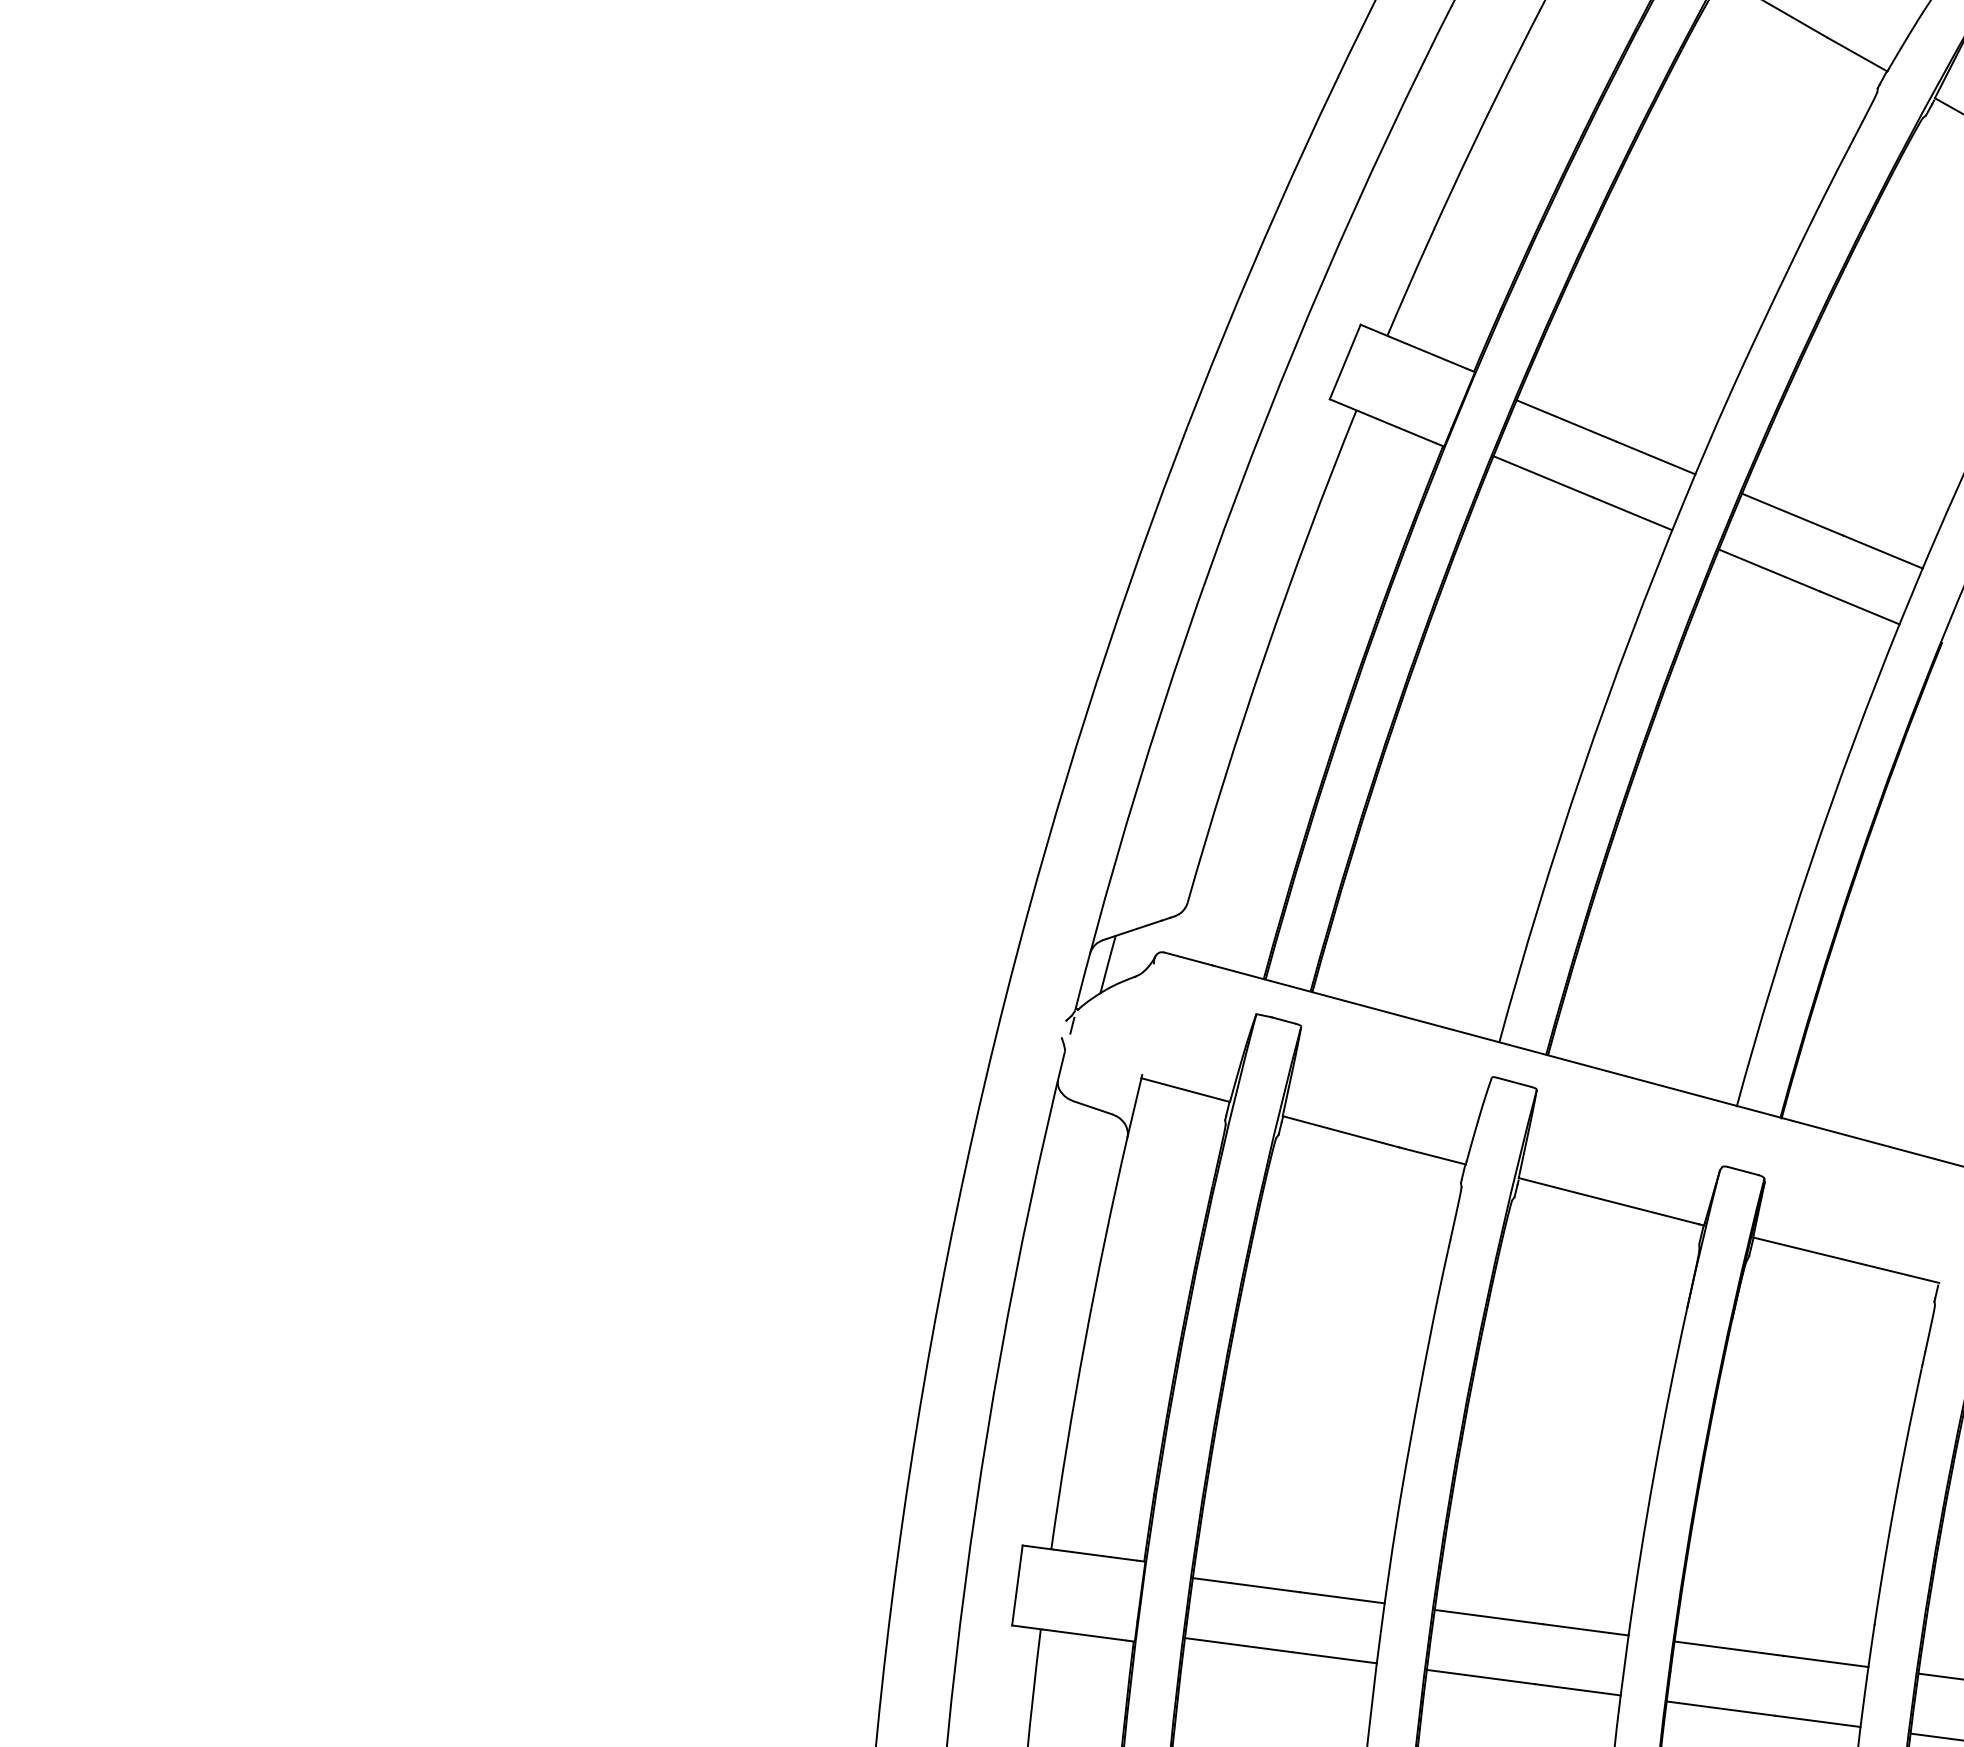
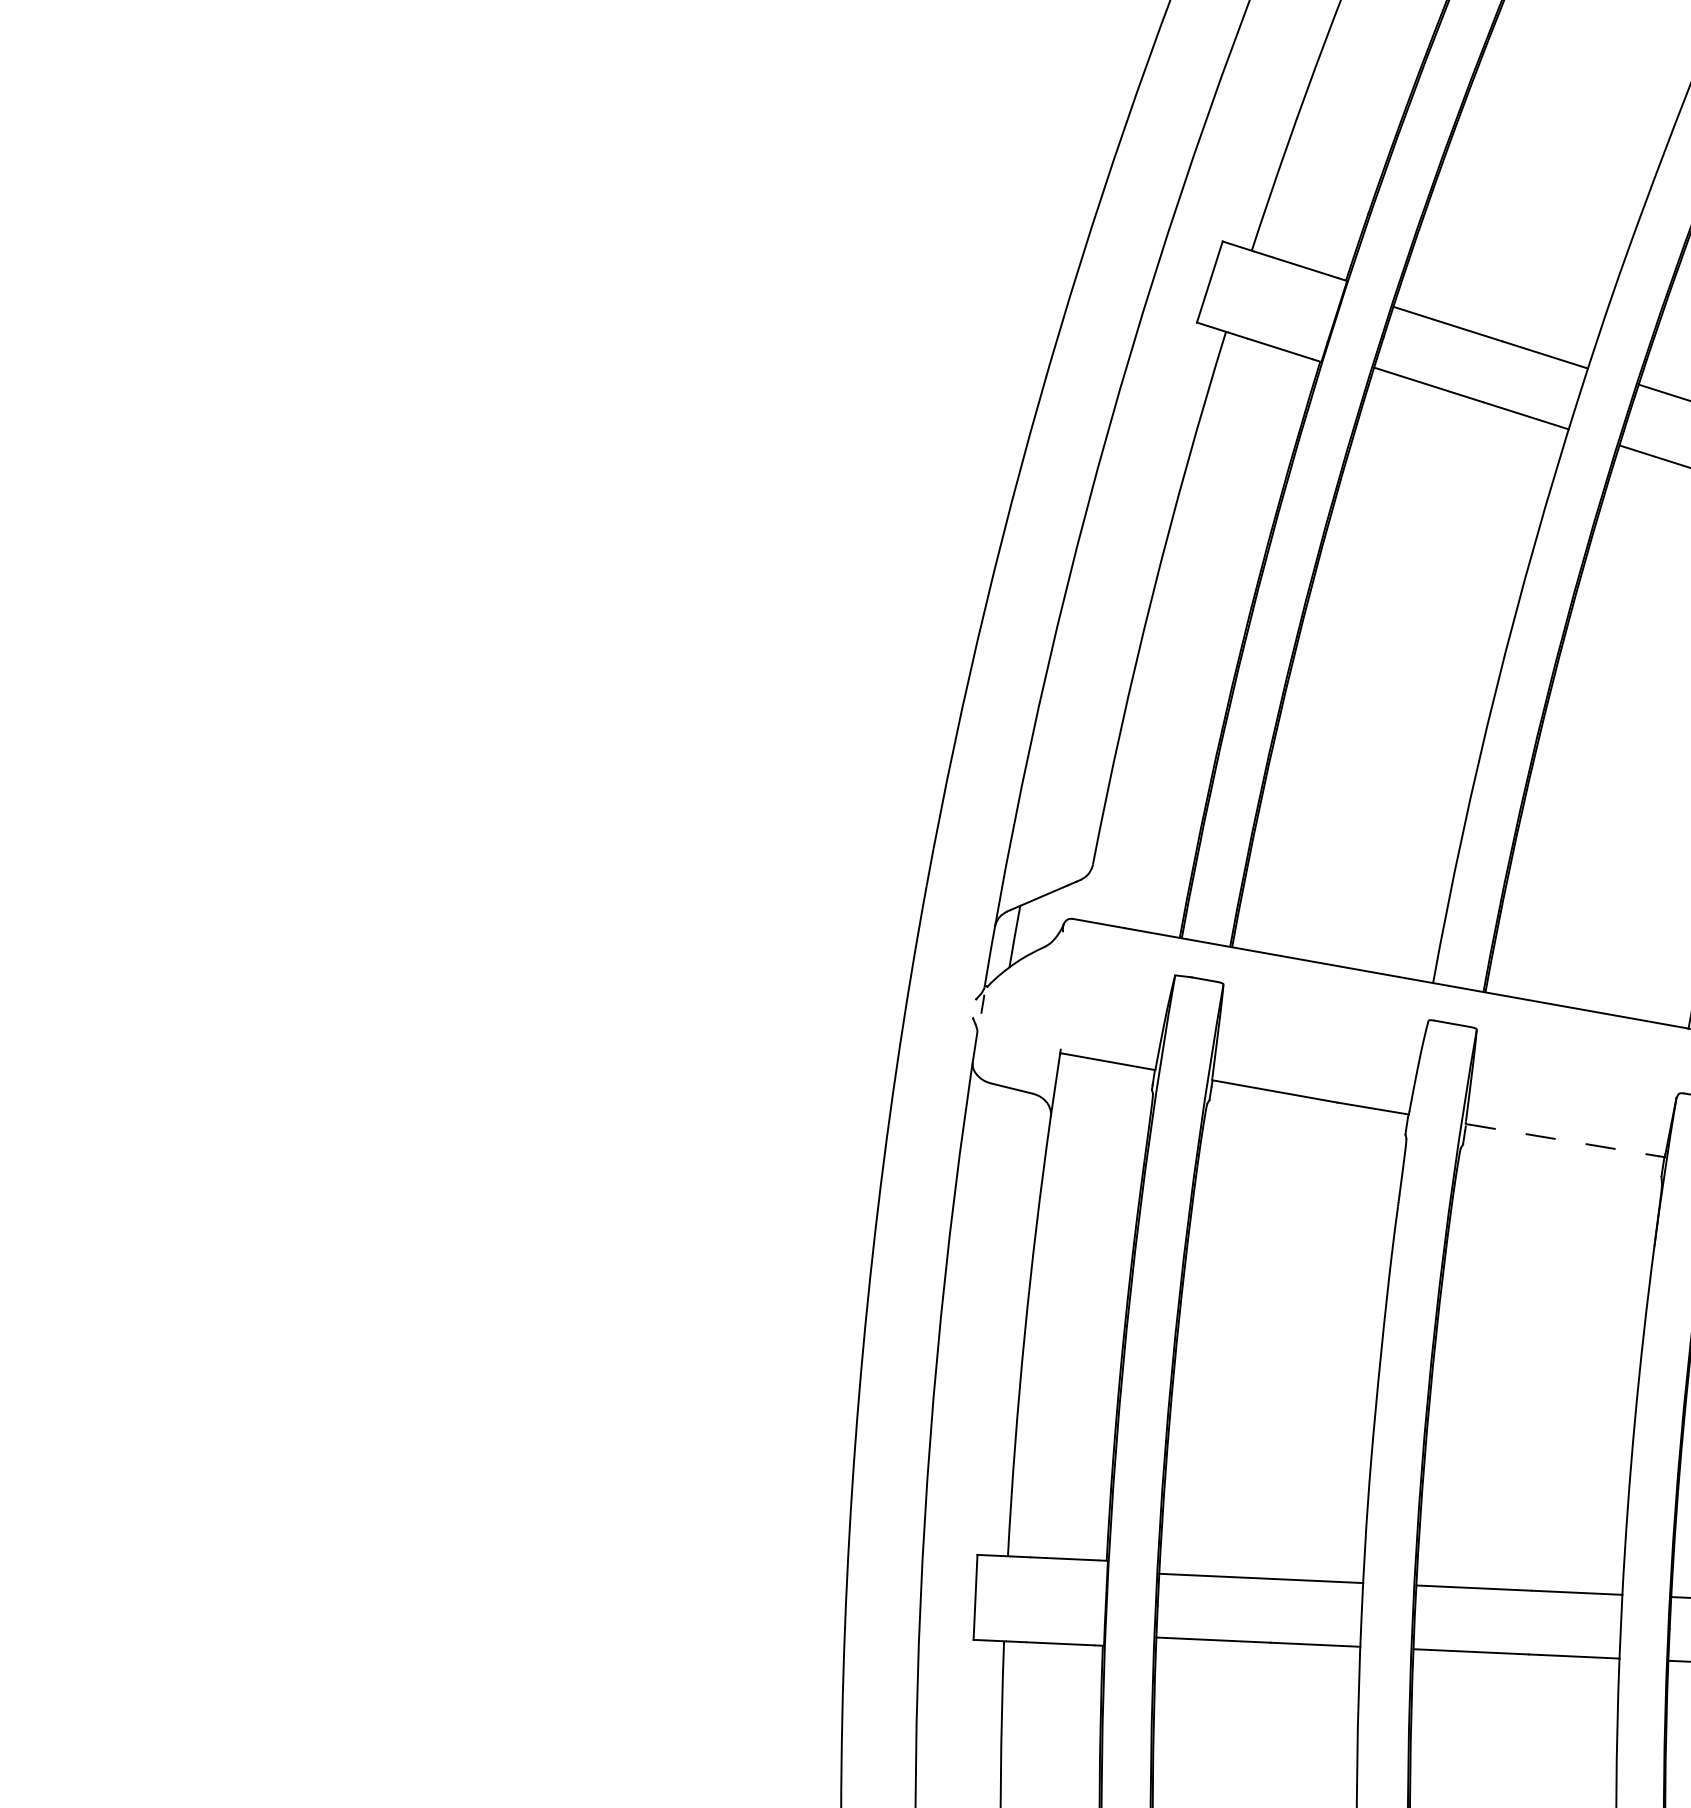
line: (1609, 1201) -> (1563, 1140), solid -> dashed

